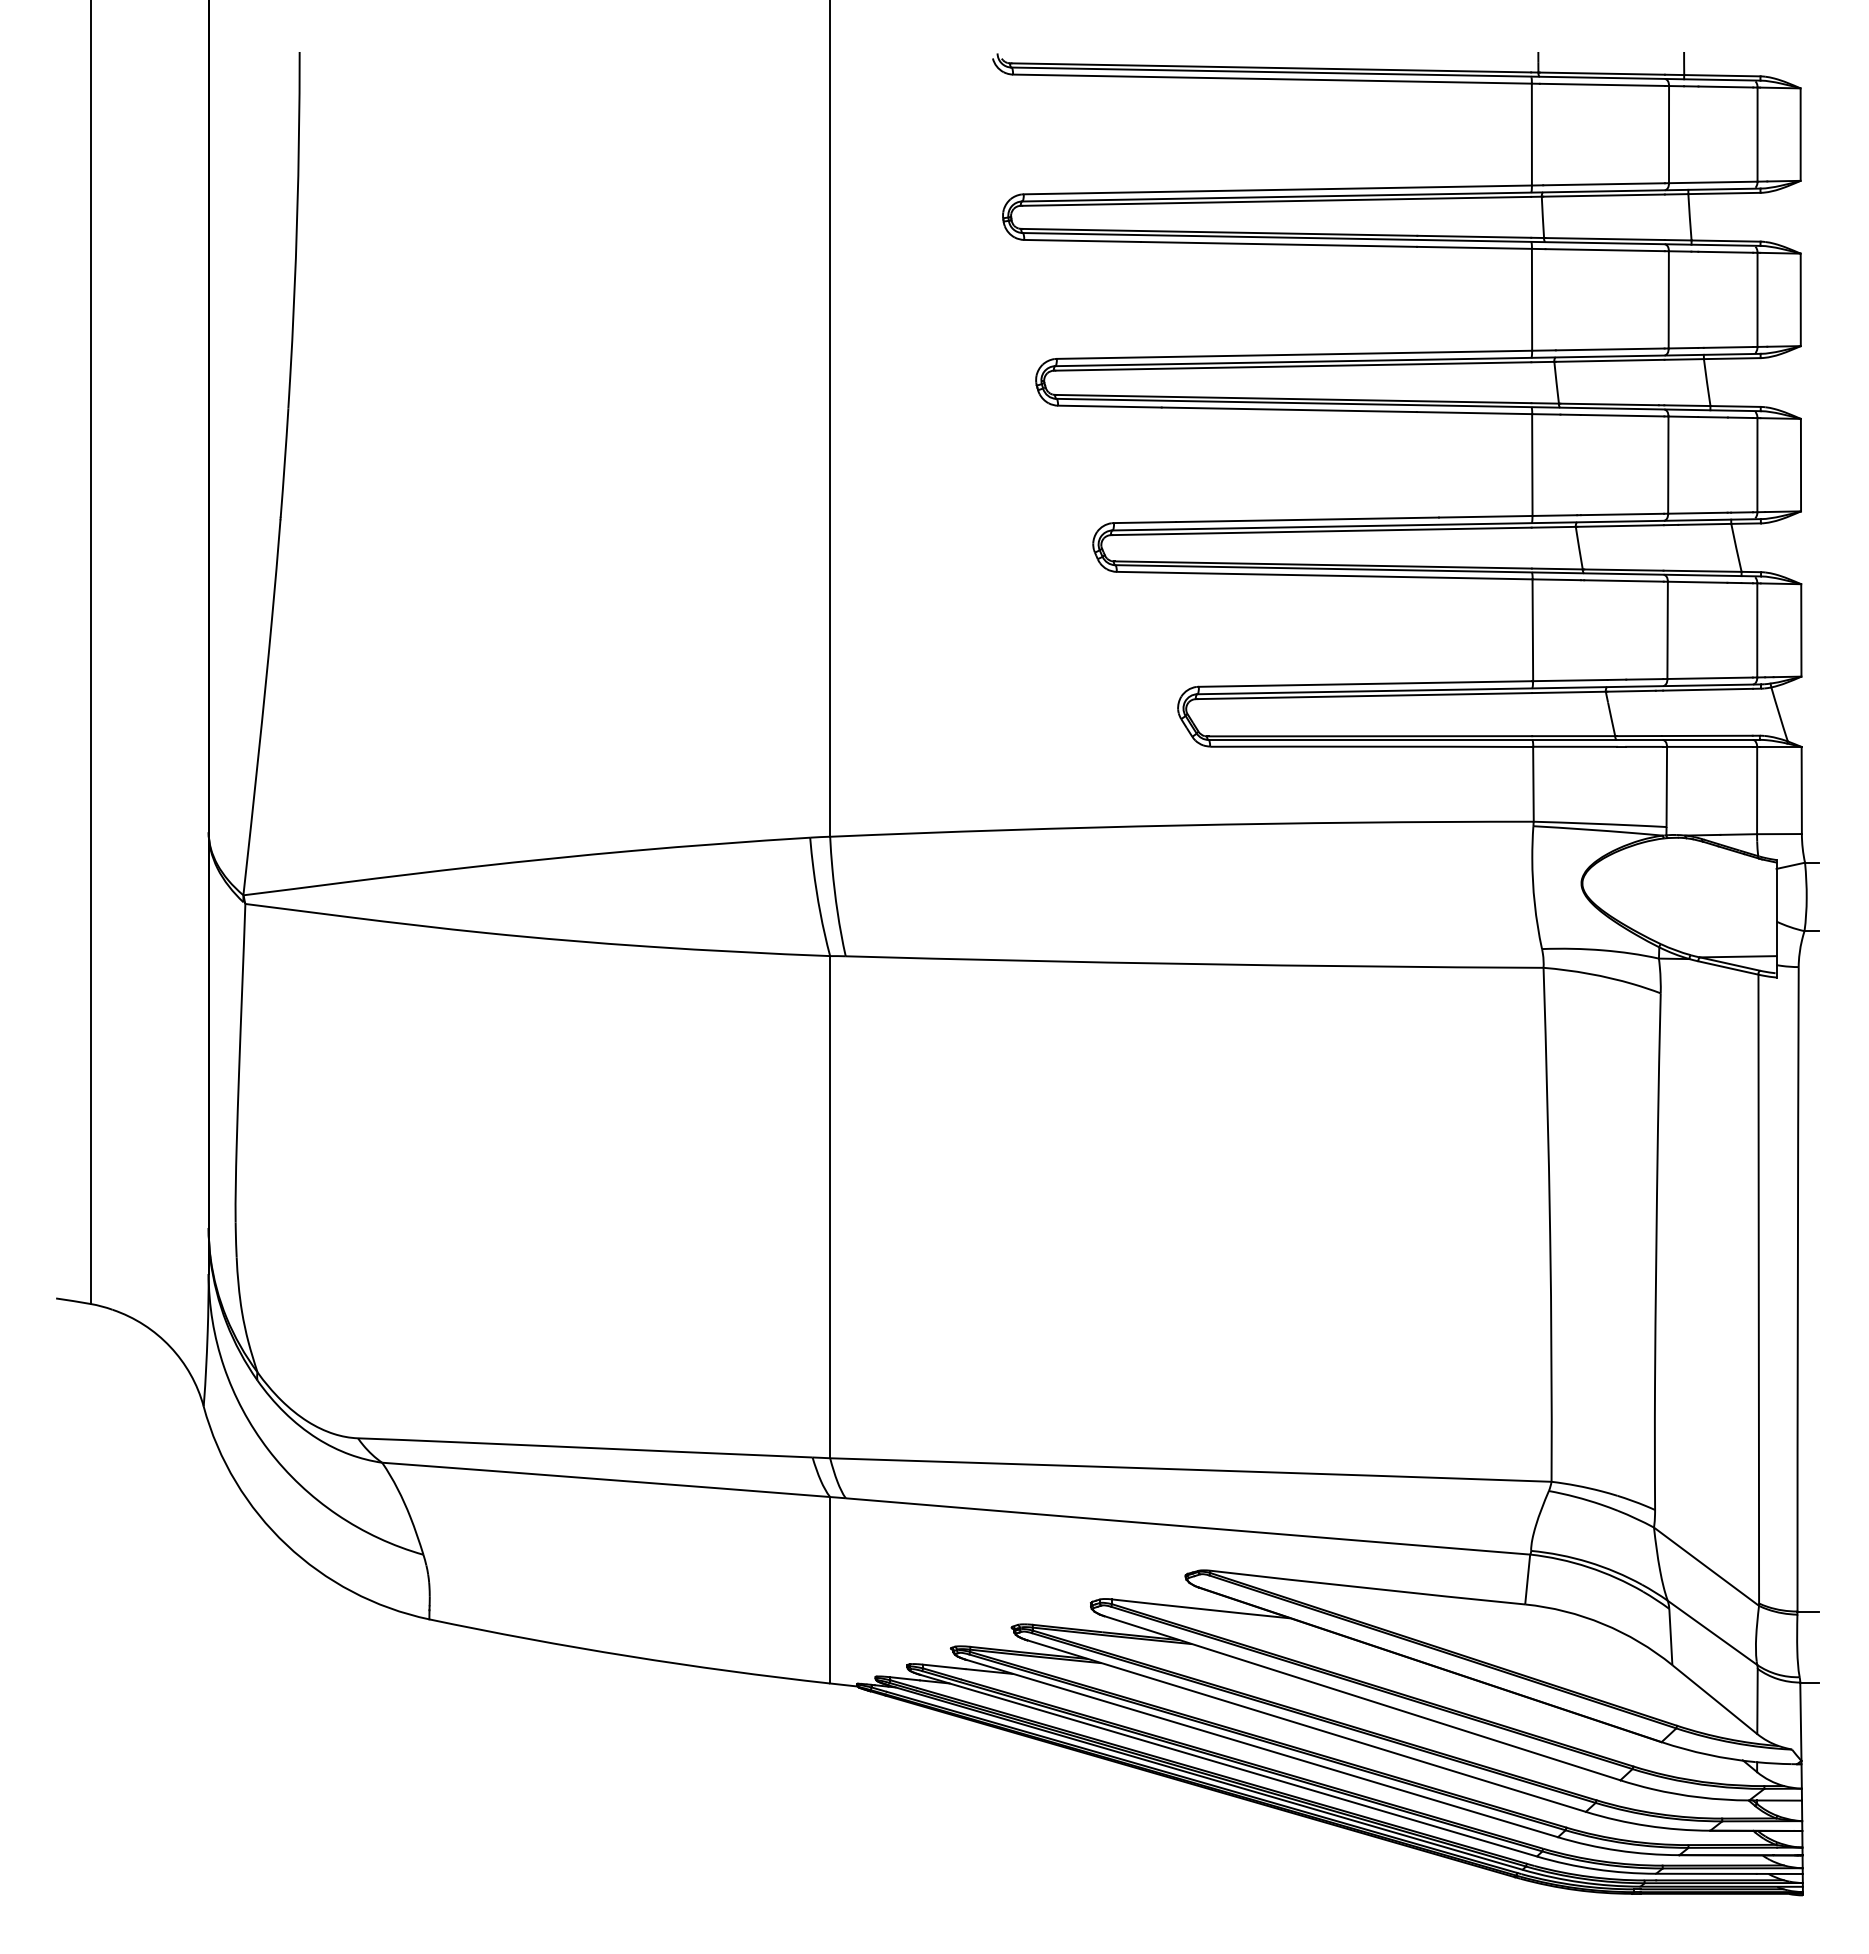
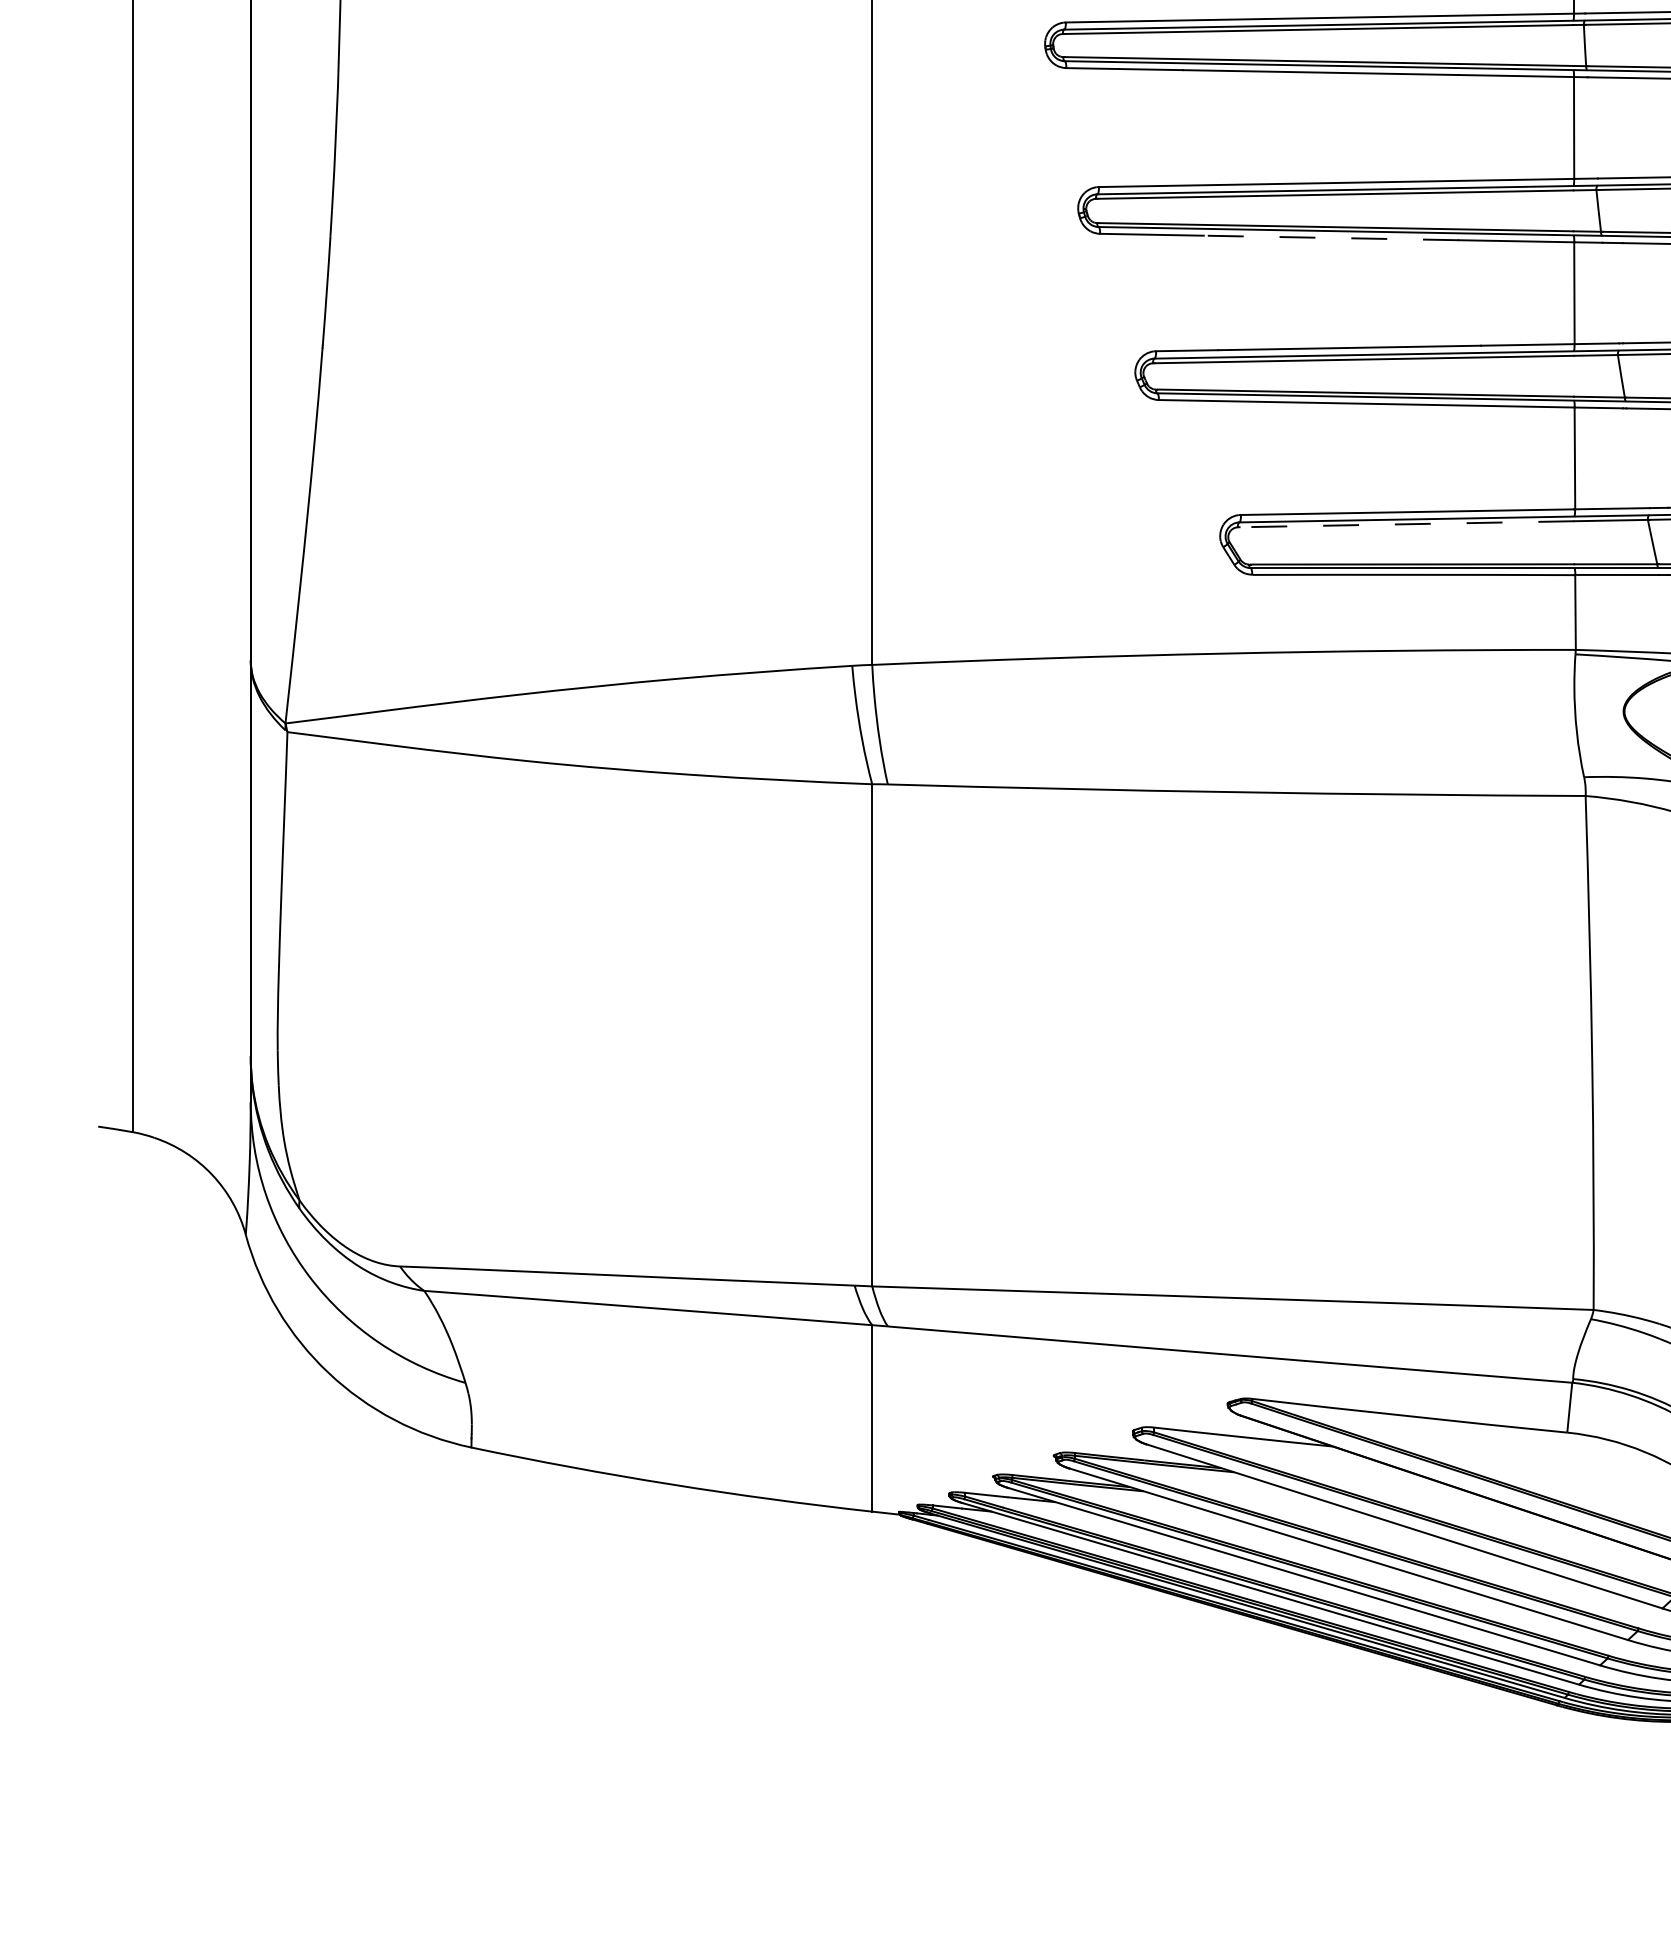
line: (1289, 409) -> (1331, 237), solid -> dashed
line: (1364, 696) -> (1406, 524), solid -> dashed

